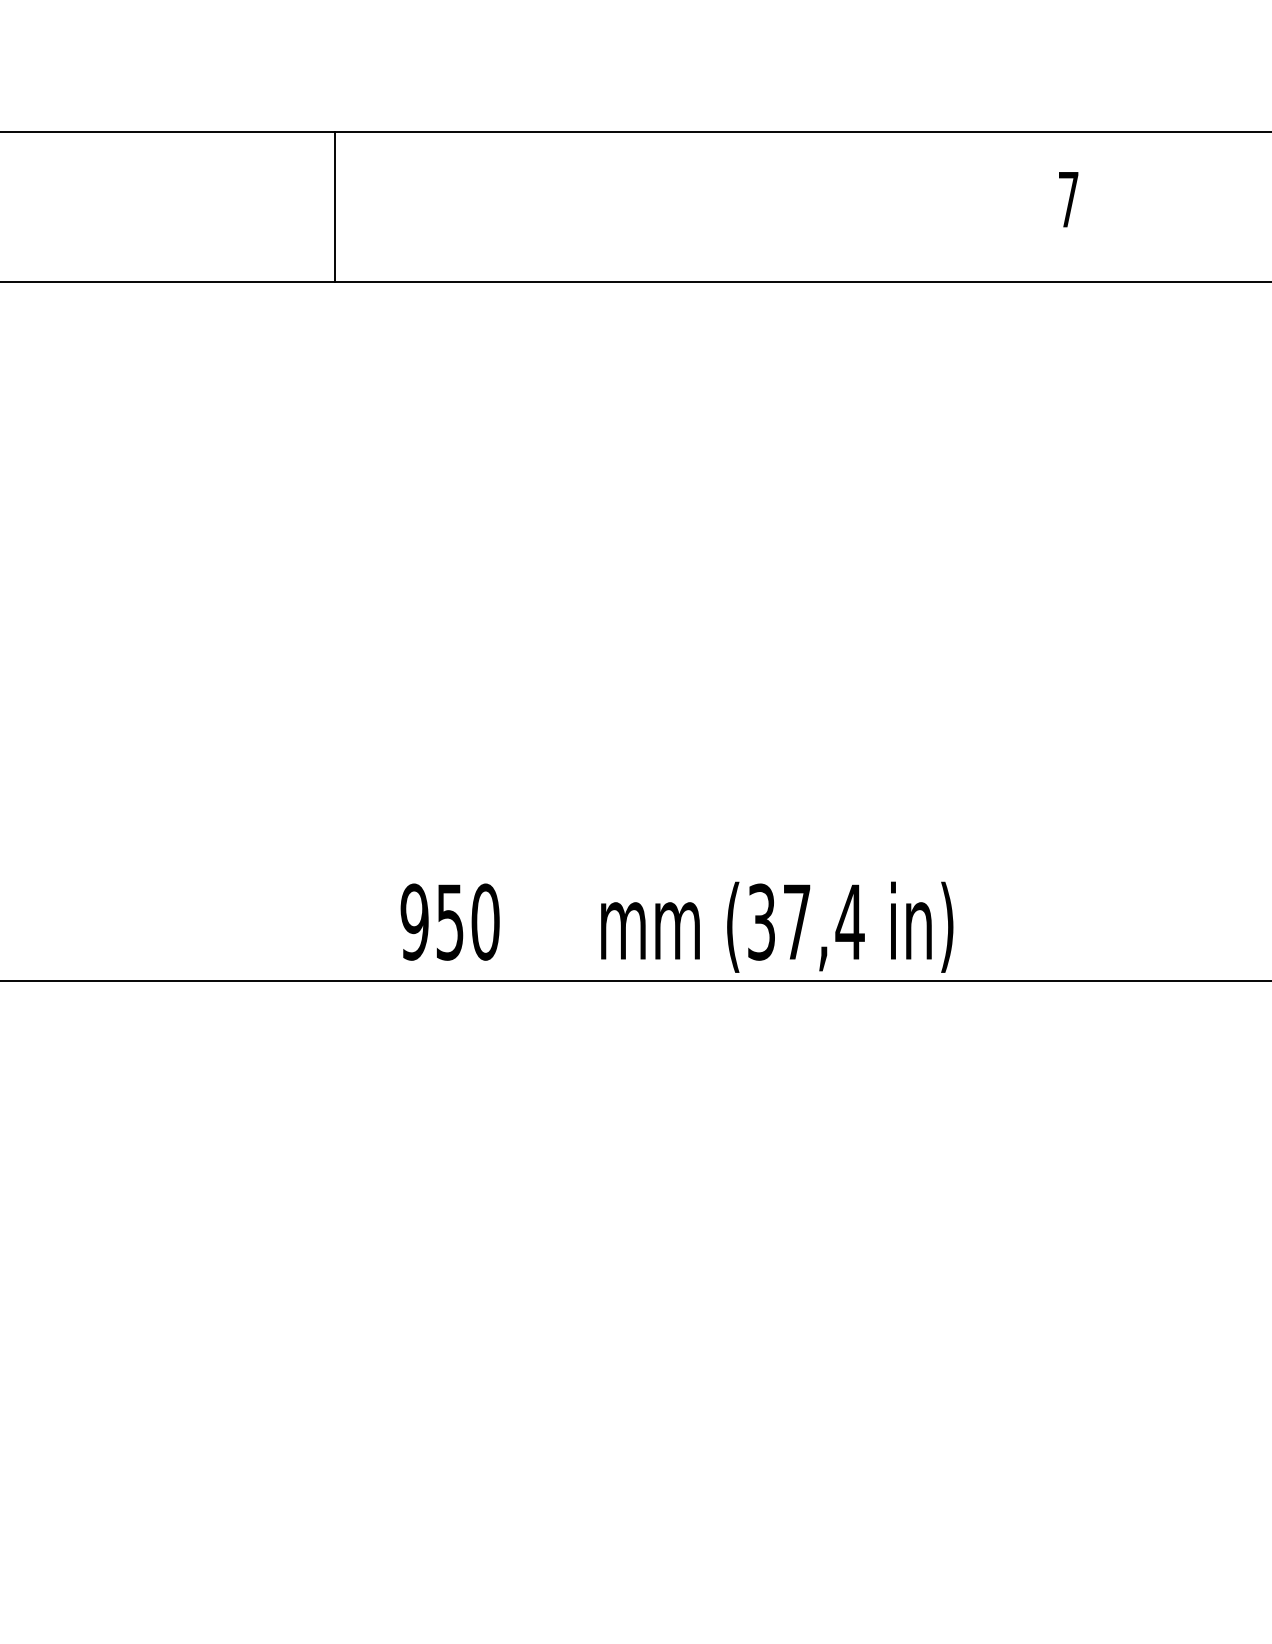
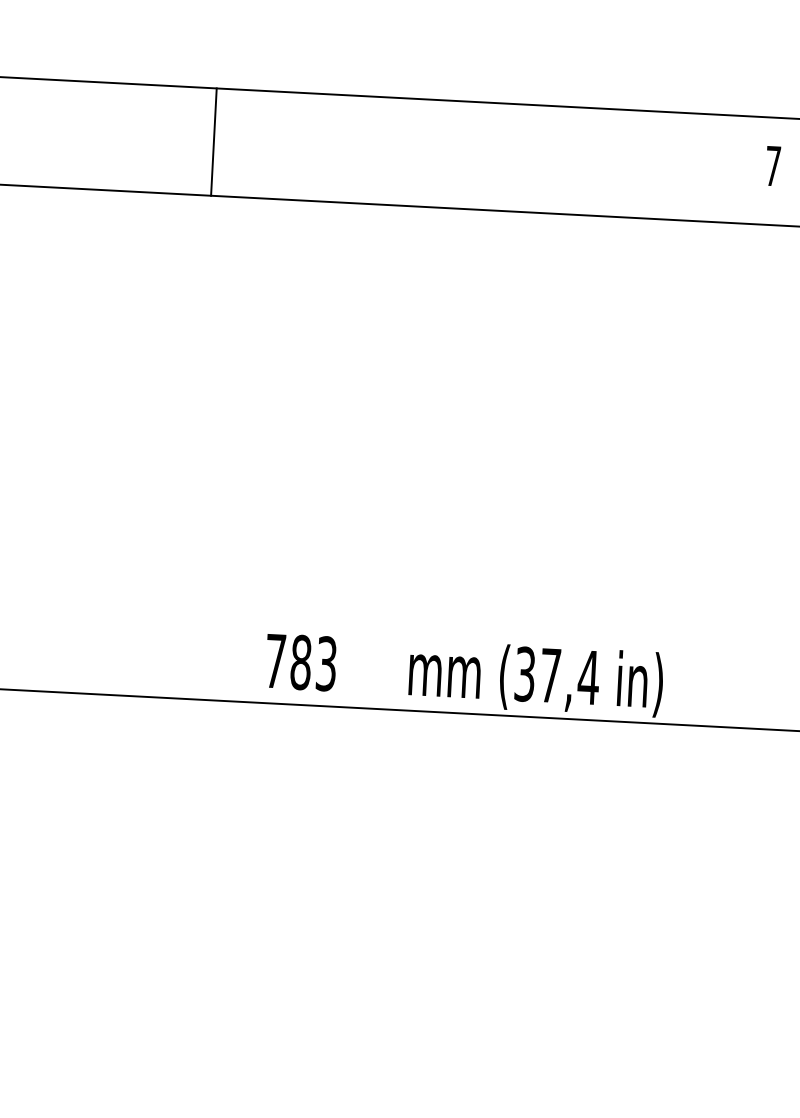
line: (334, 206) -> (213, 141), moved
text: (449, 921) -> (300, 662), 950 -> 783

